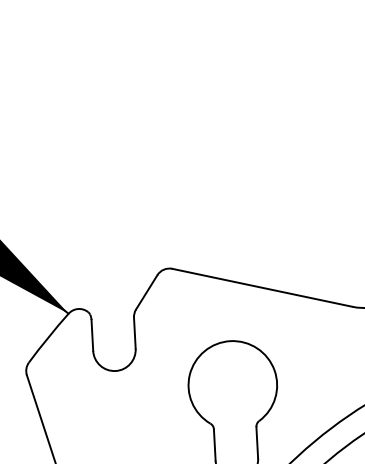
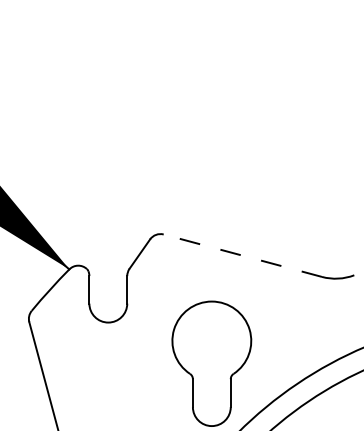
line: (262, 287) -> (242, 255), solid -> dashed

